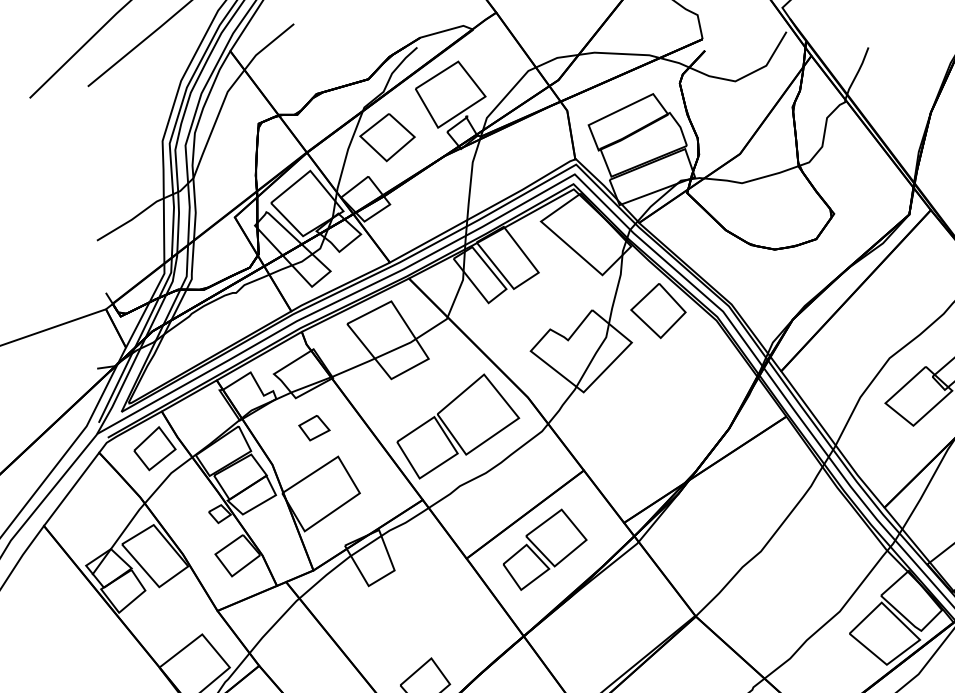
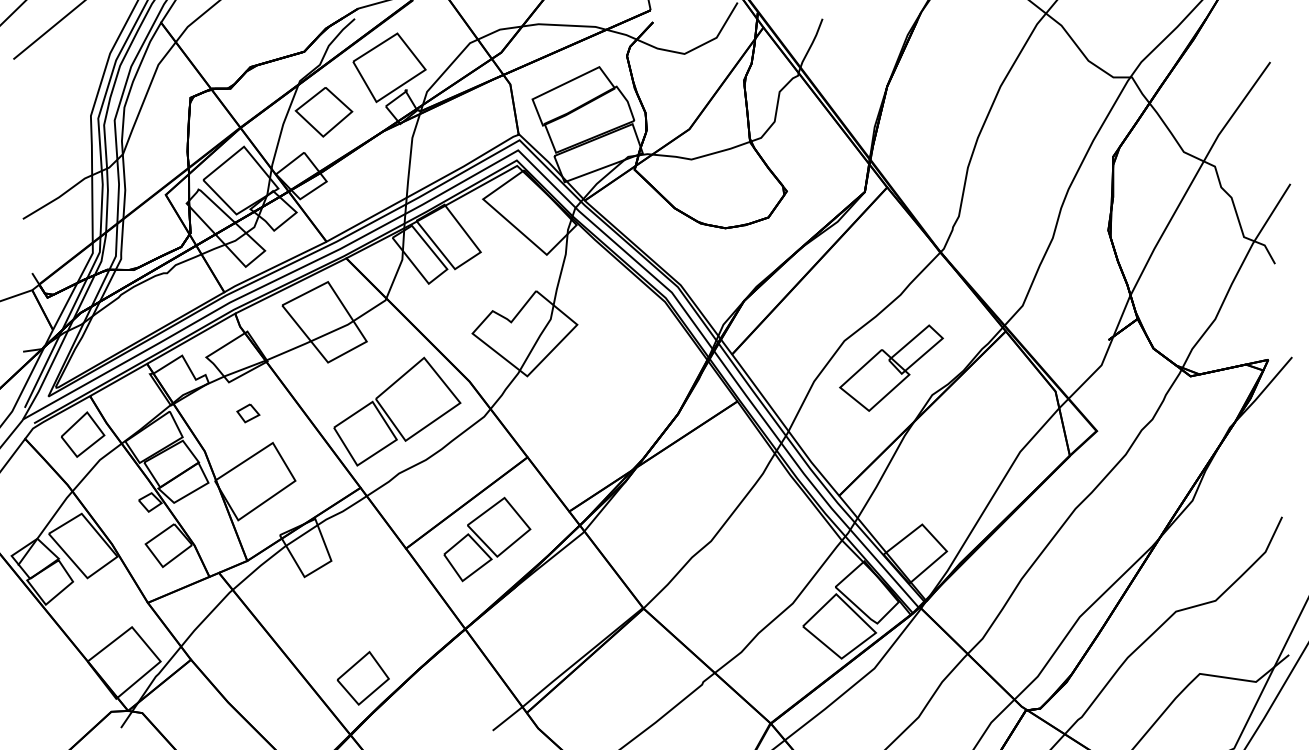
part: (658, 310) -> (604, 291), removed
part: (314, 428) -> (248, 413), size x0.7

